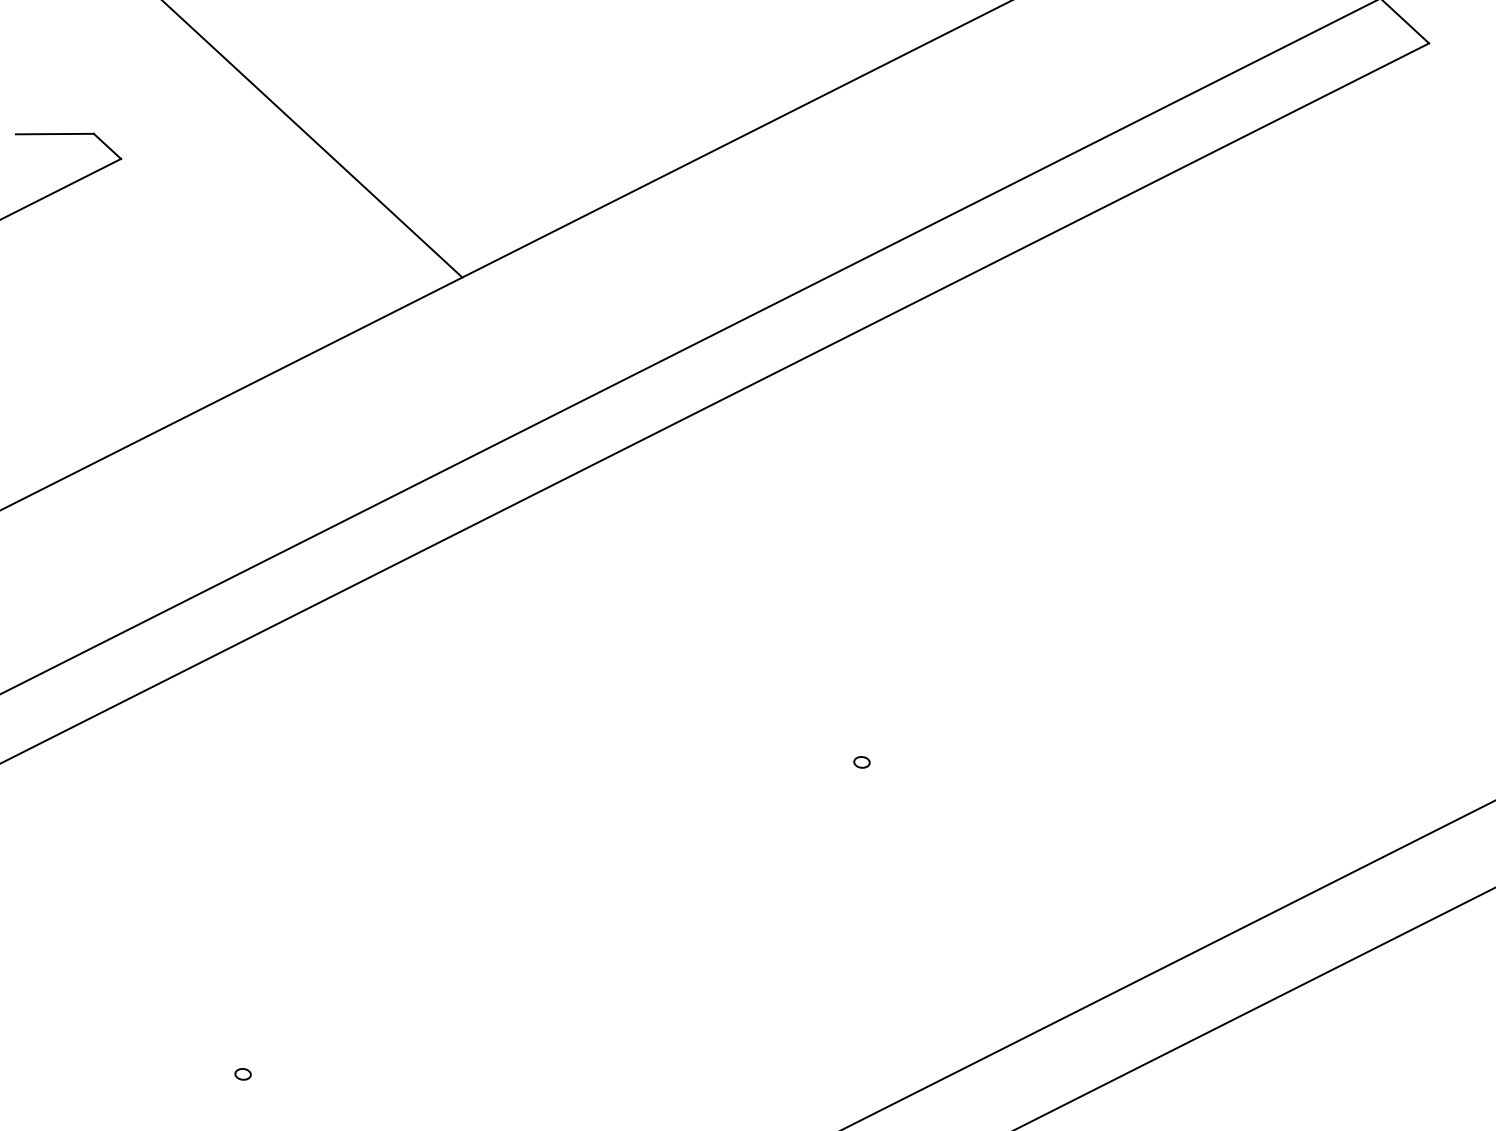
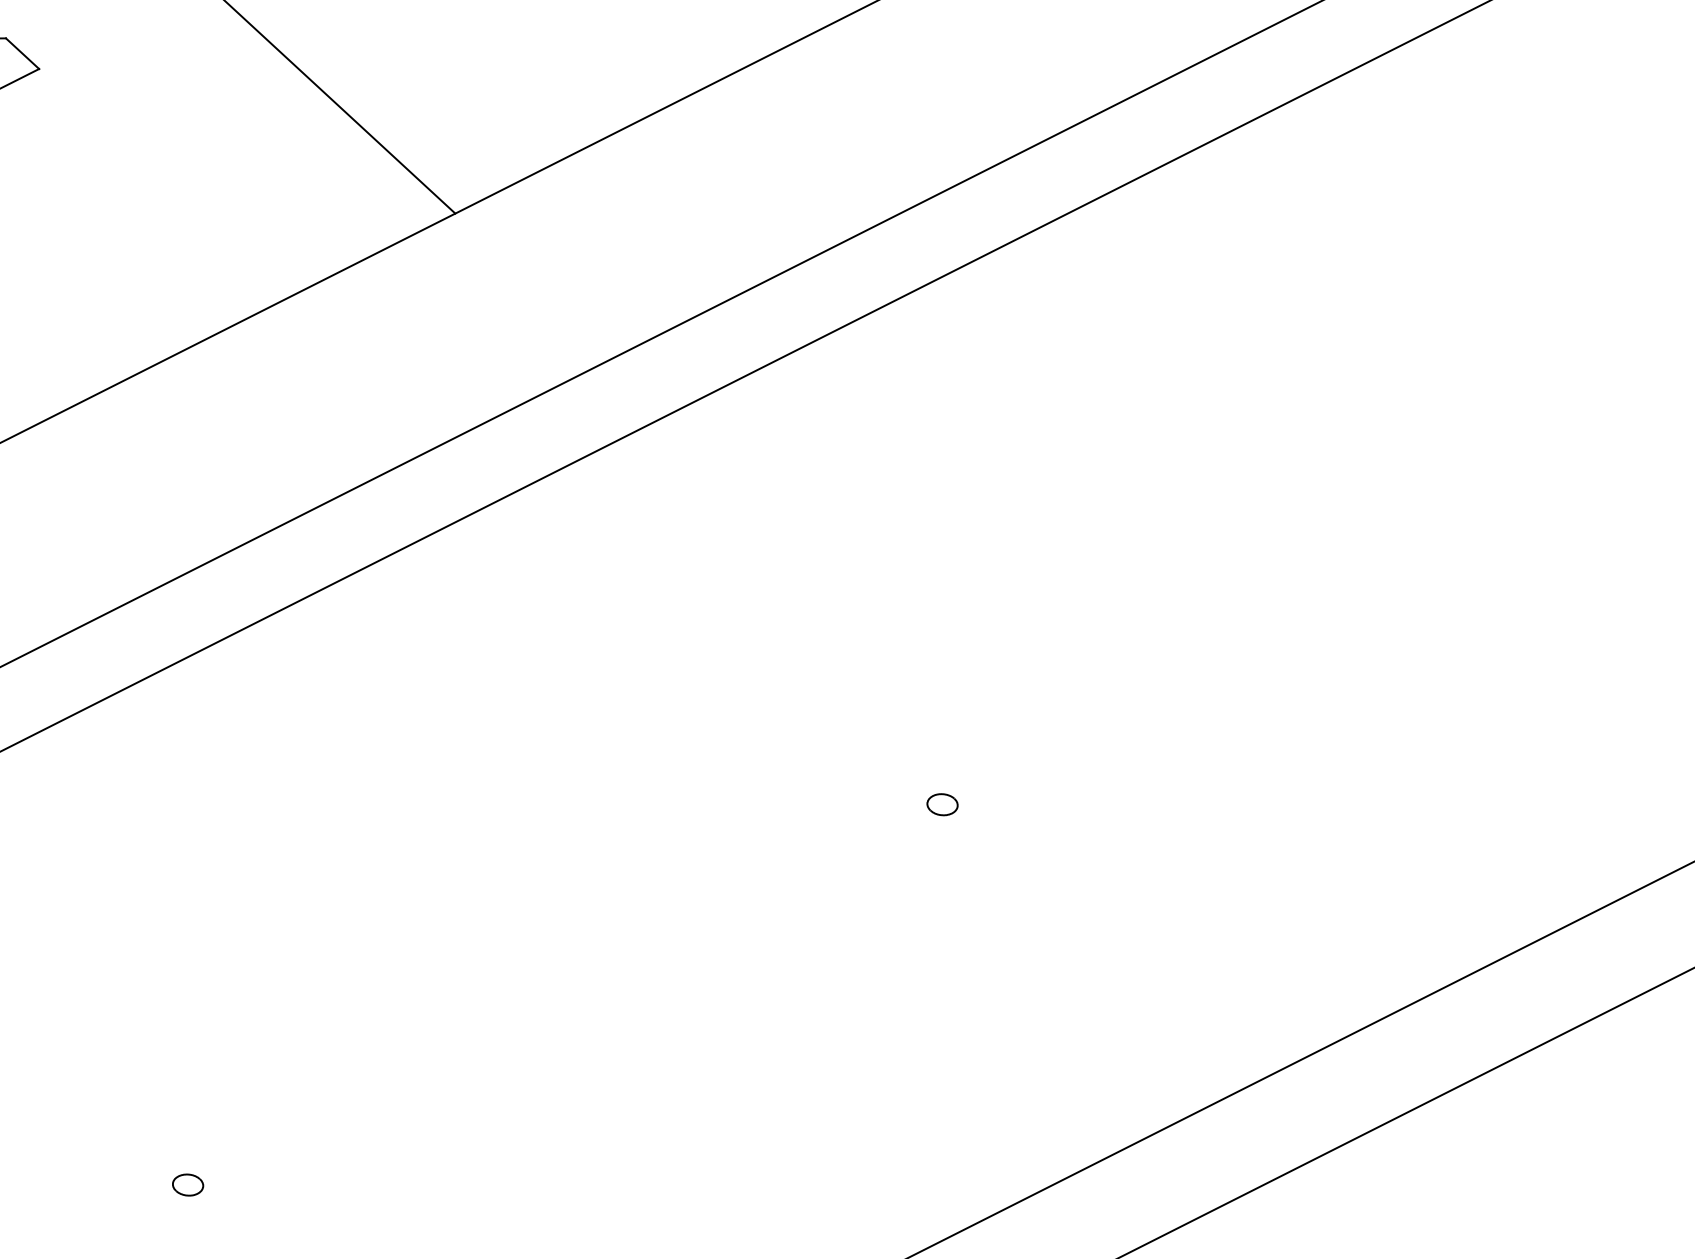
part: (861, 762) -> (941, 804), size x1.6
part: (242, 1074) -> (187, 1185), size x1.6

